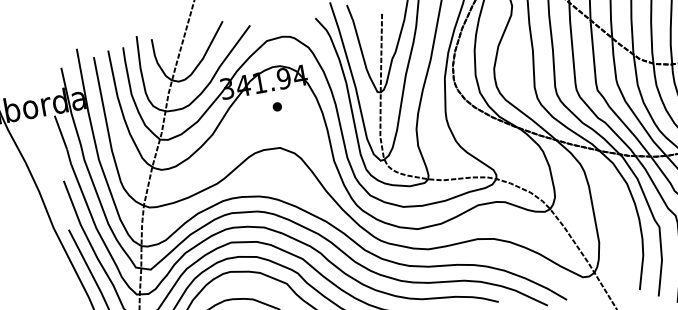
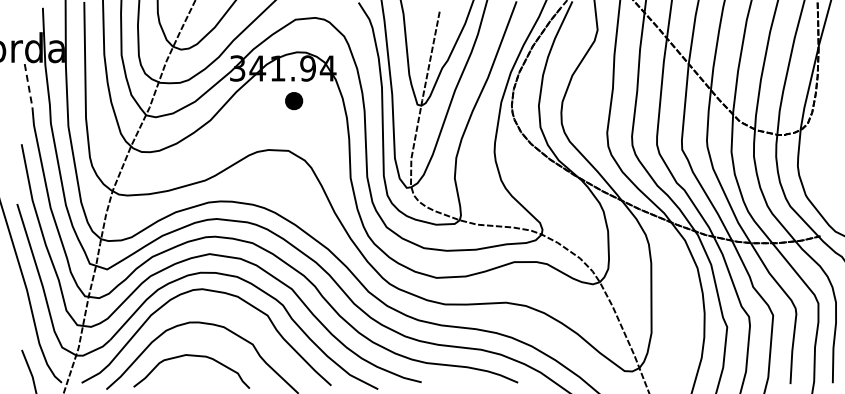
part: (276, 106) -> (293, 100), size x1.6
line: (60, 133) -> (28, 86), solid -> dashed

